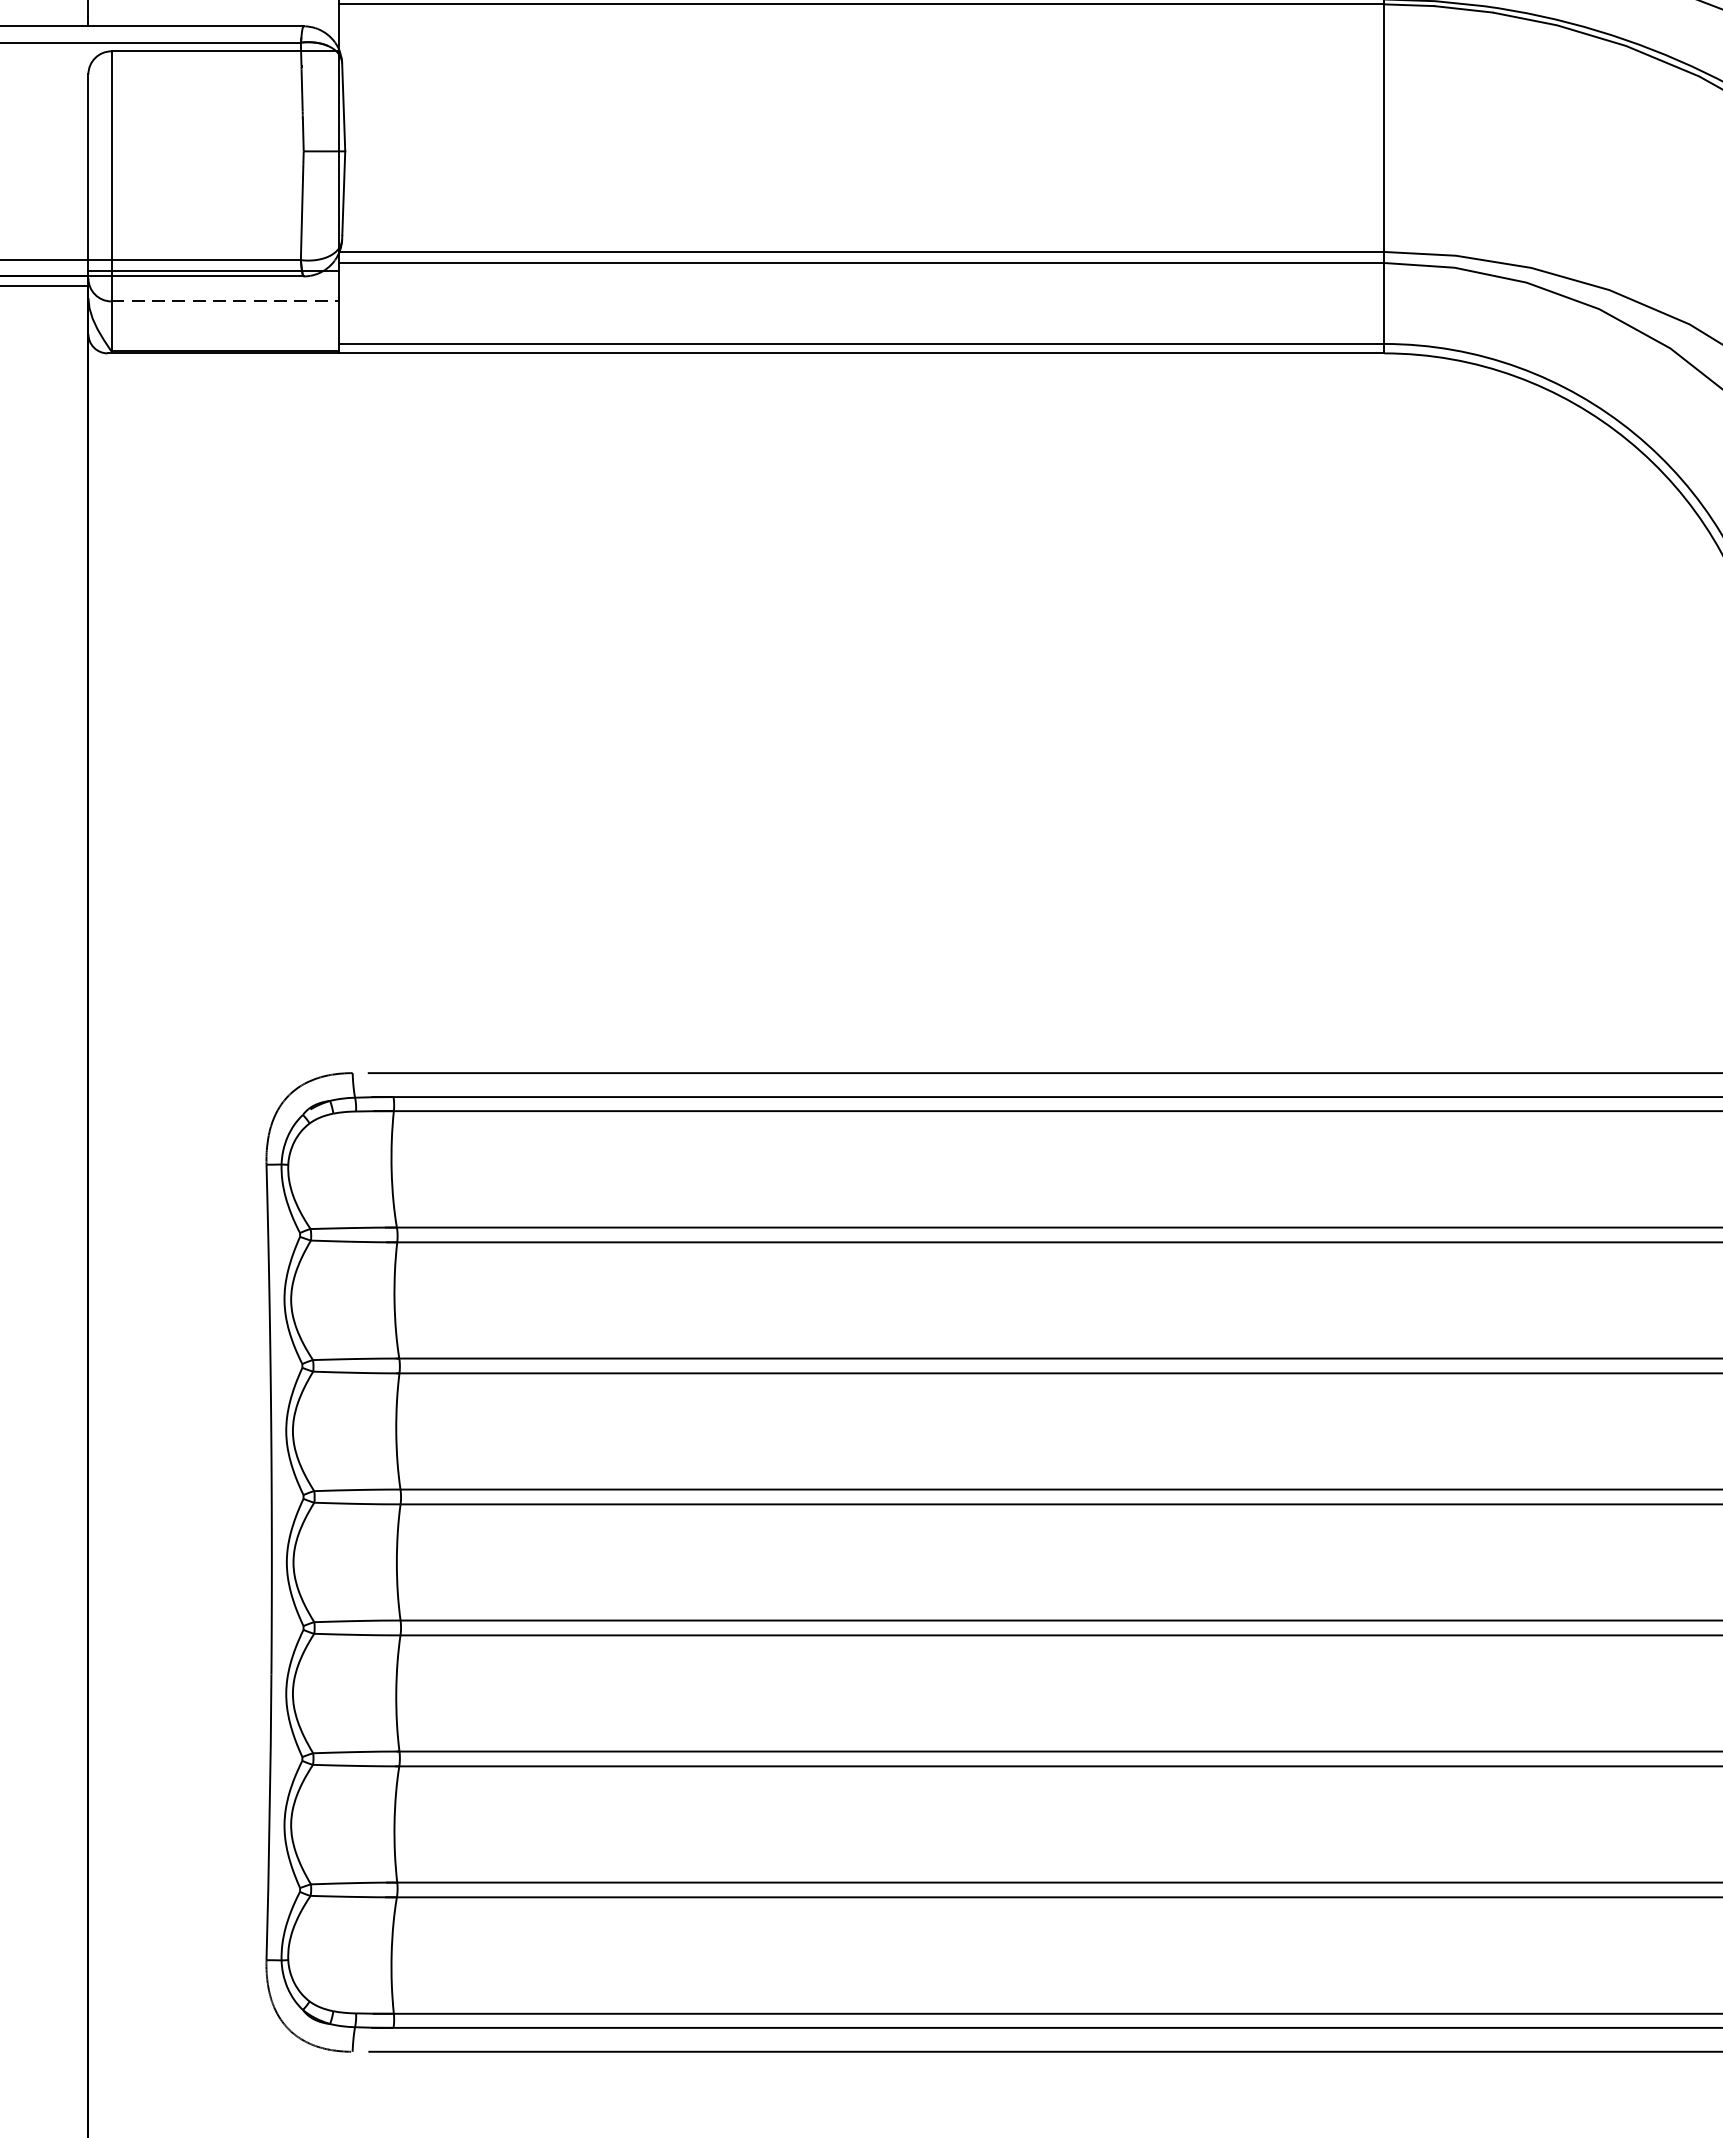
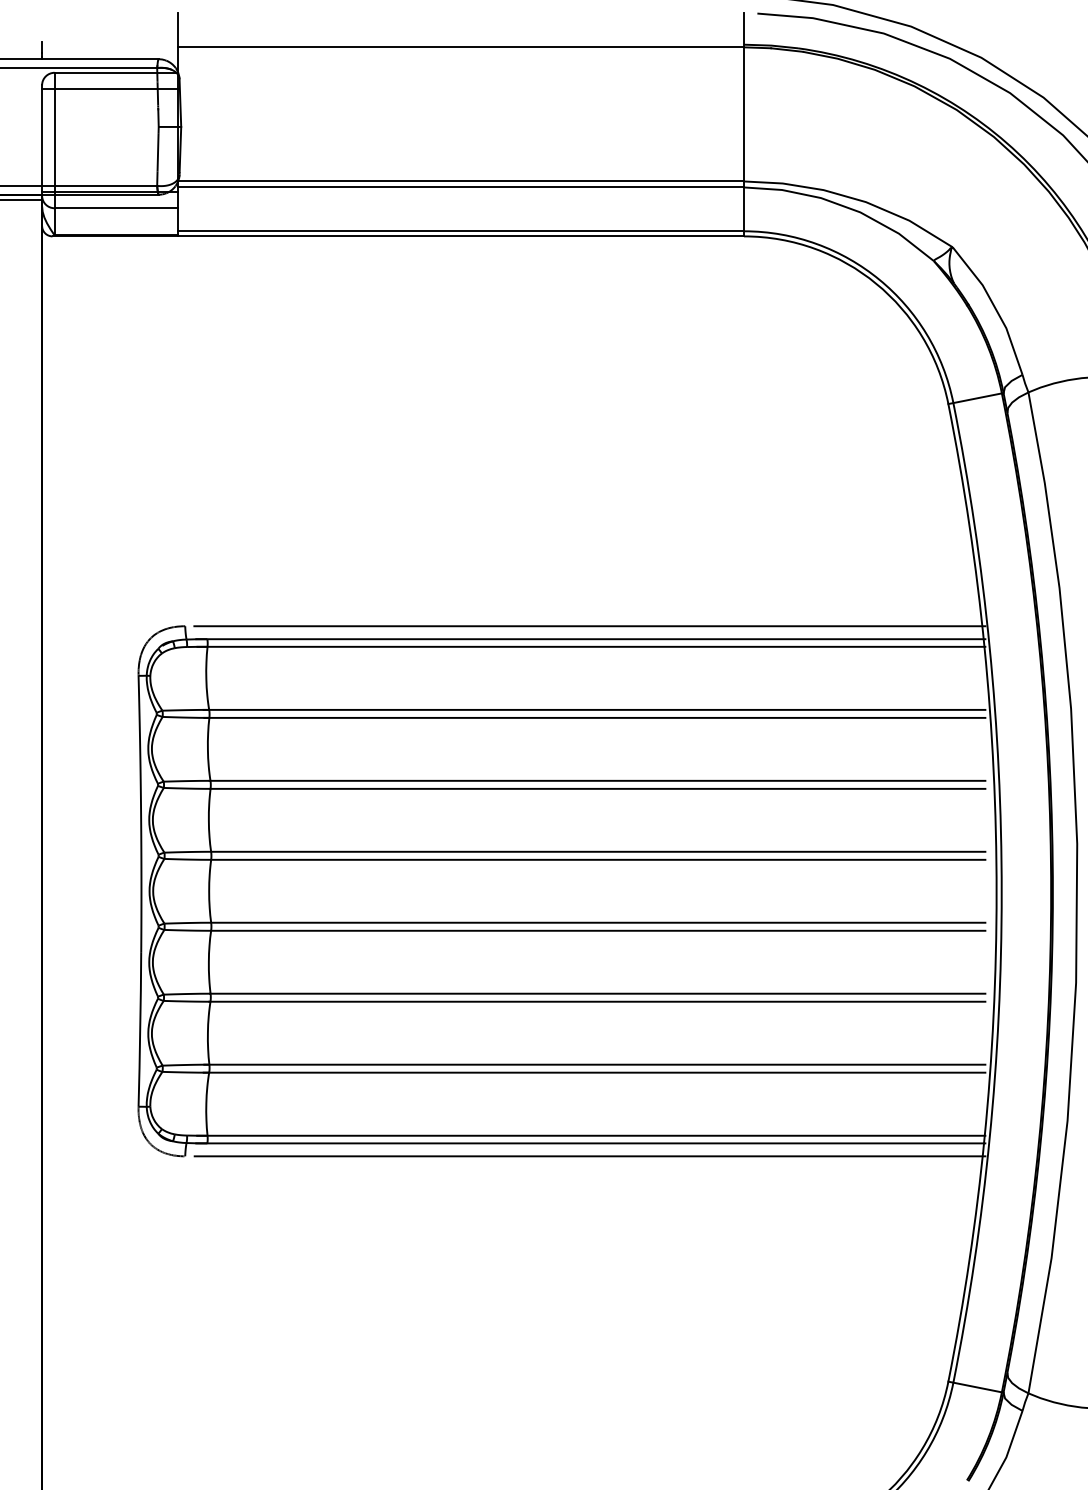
line: (212, 82) -> (109, 89), added
line: (225, 301) -> (116, 208), dashed -> solid

